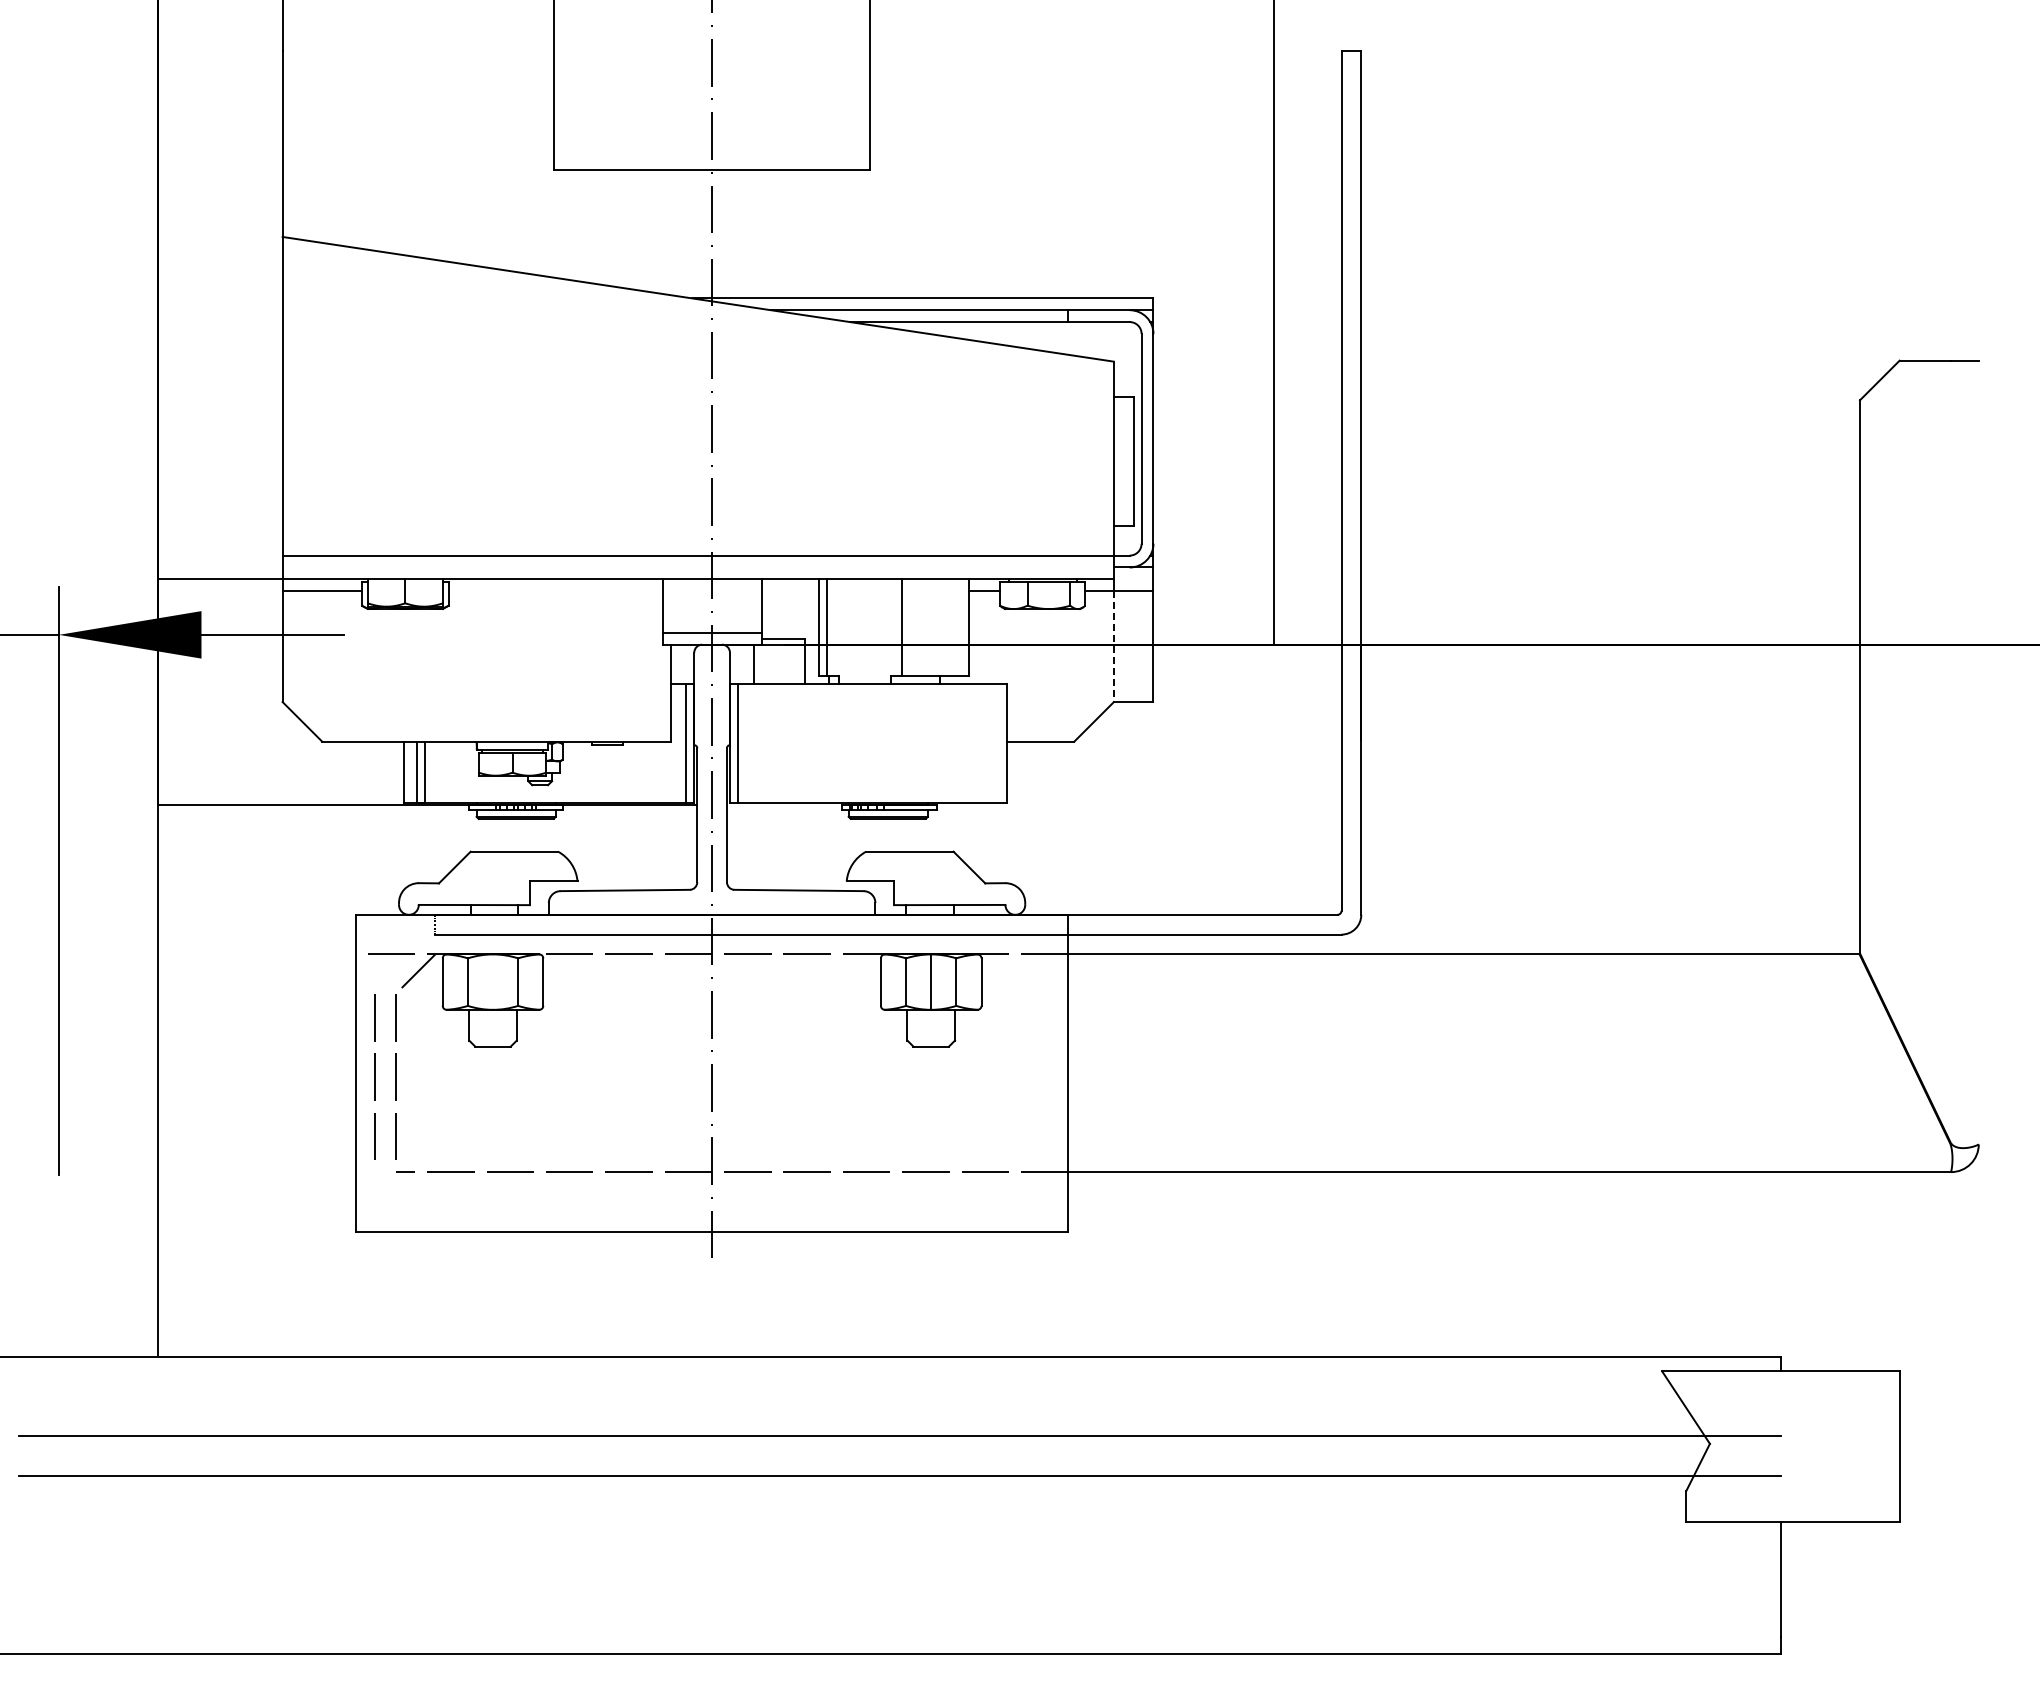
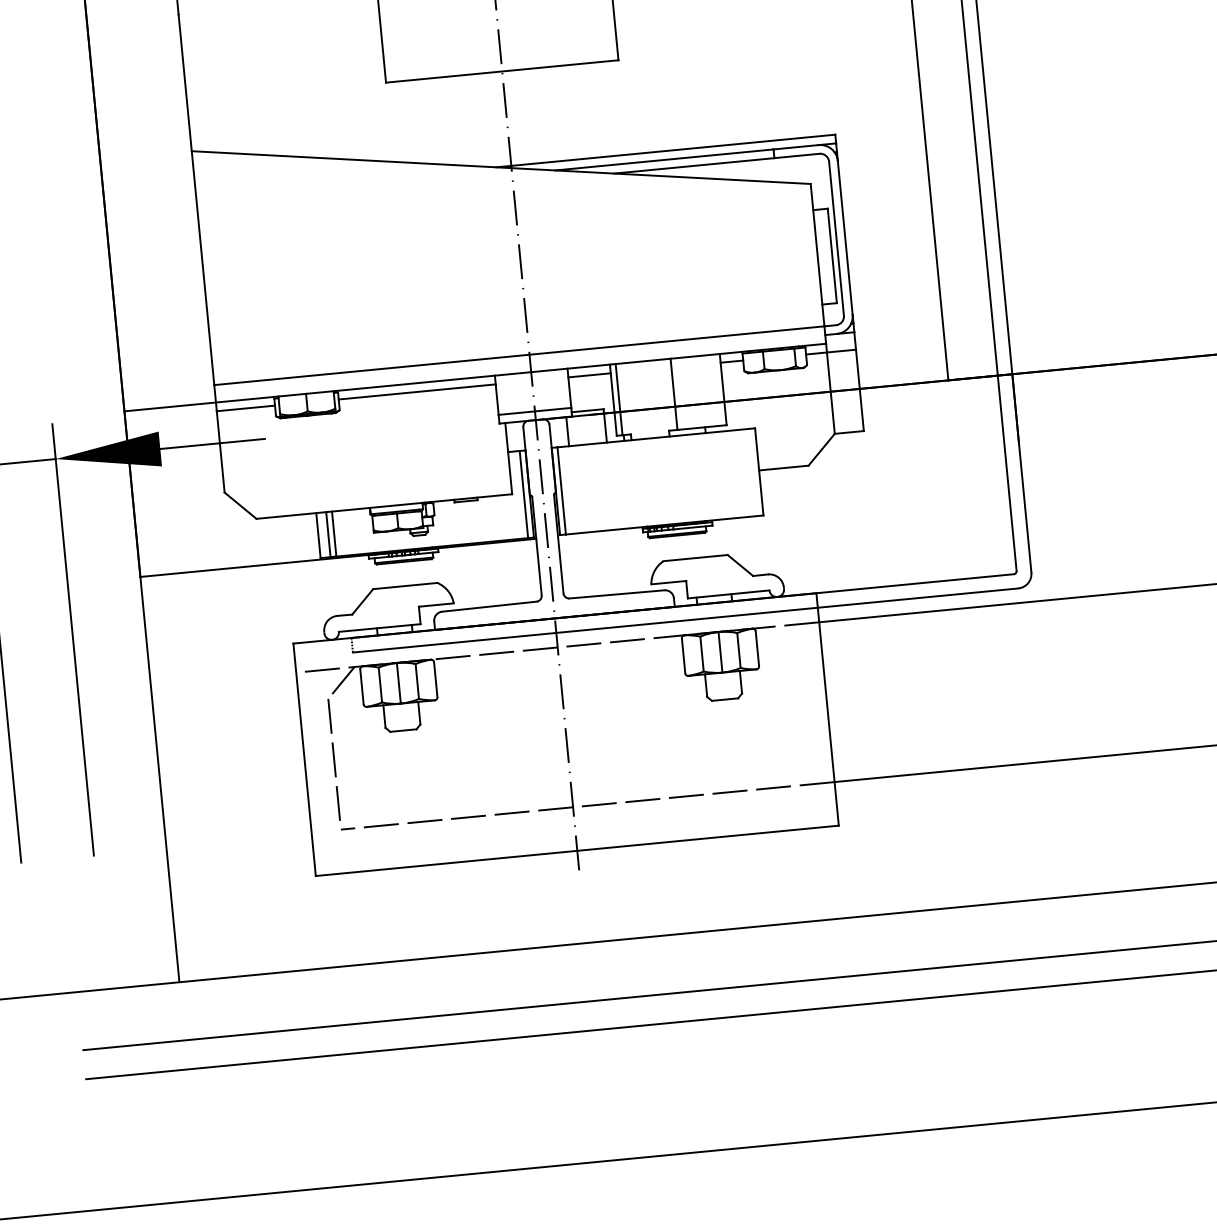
line: (555, 591) -> (417, 392), added
line: (790, 591) -> (589, 375), added
line: (1113, 647) -> (830, 393), dashed -> solid
line: (493, 981) -> (399, 682), added
line: (374, 1076) -> (318, 760), removed

